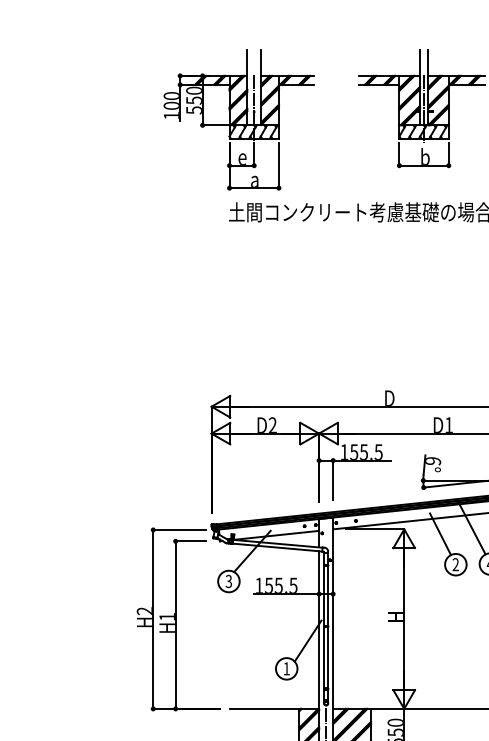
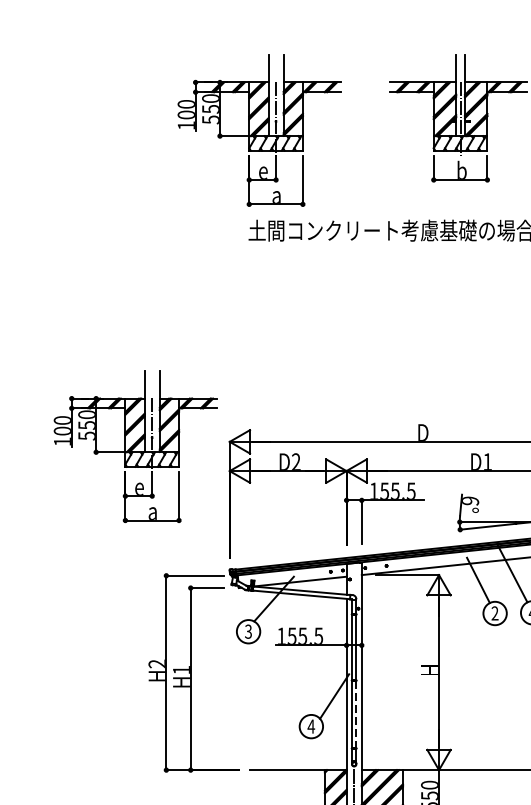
part: (124, 410) -> (135, 445), added
line: (328, 657) -> (356, 714), solid -> dashed
text: (286, 668) -> (311, 726), 1 -> 4

